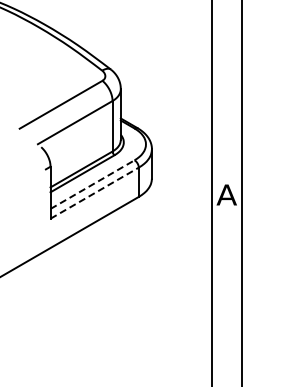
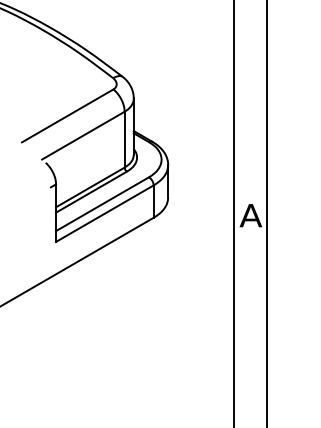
line: (92, 184) -> (102, 204), dashed -> solid
line: (94, 193) -> (104, 214), dashed -> solid

